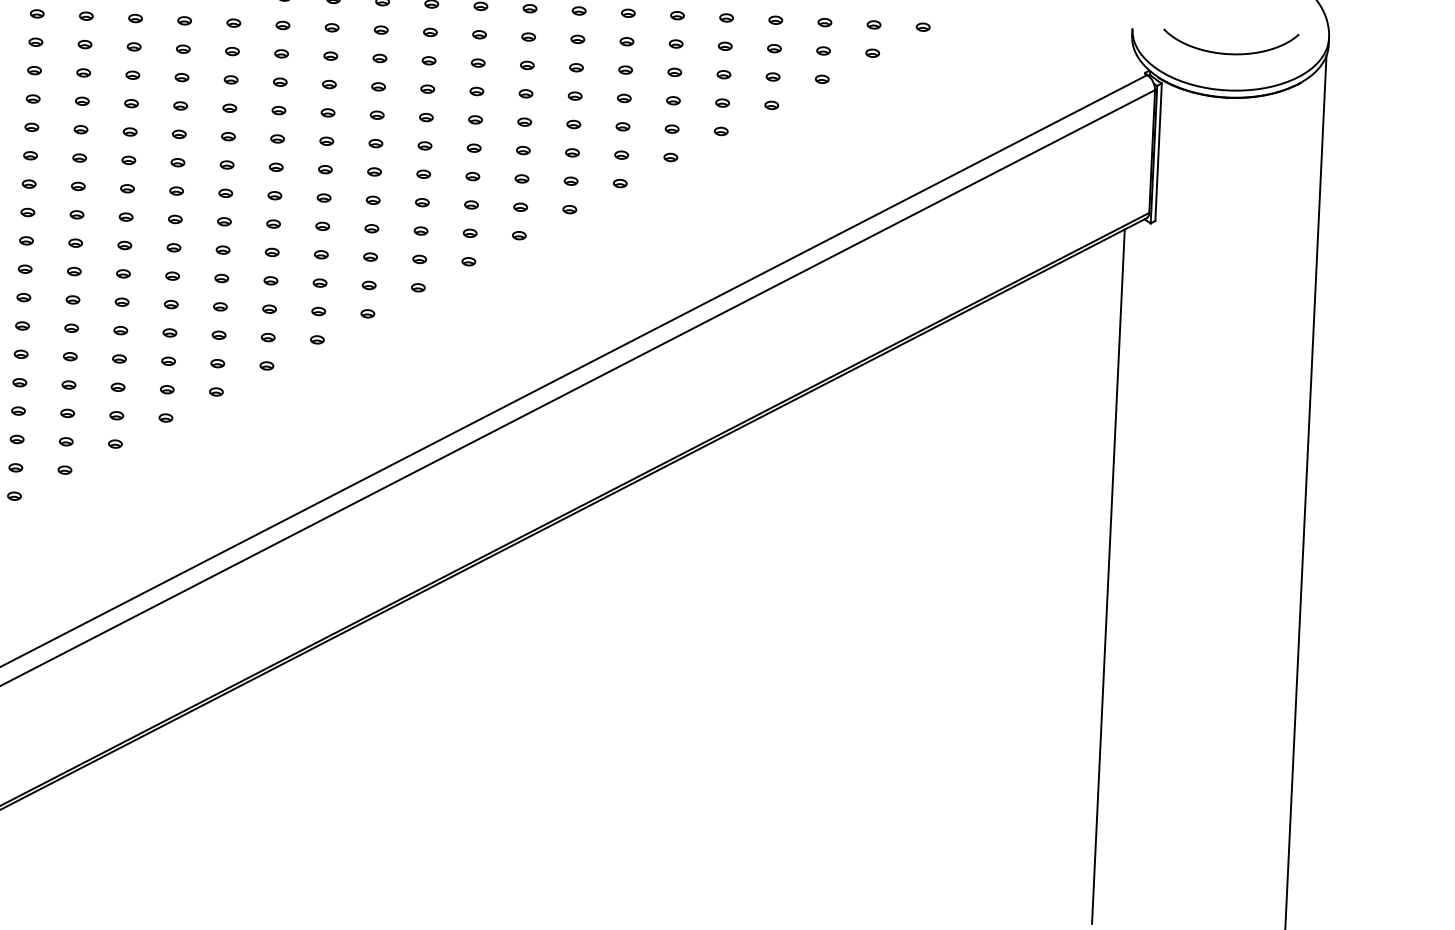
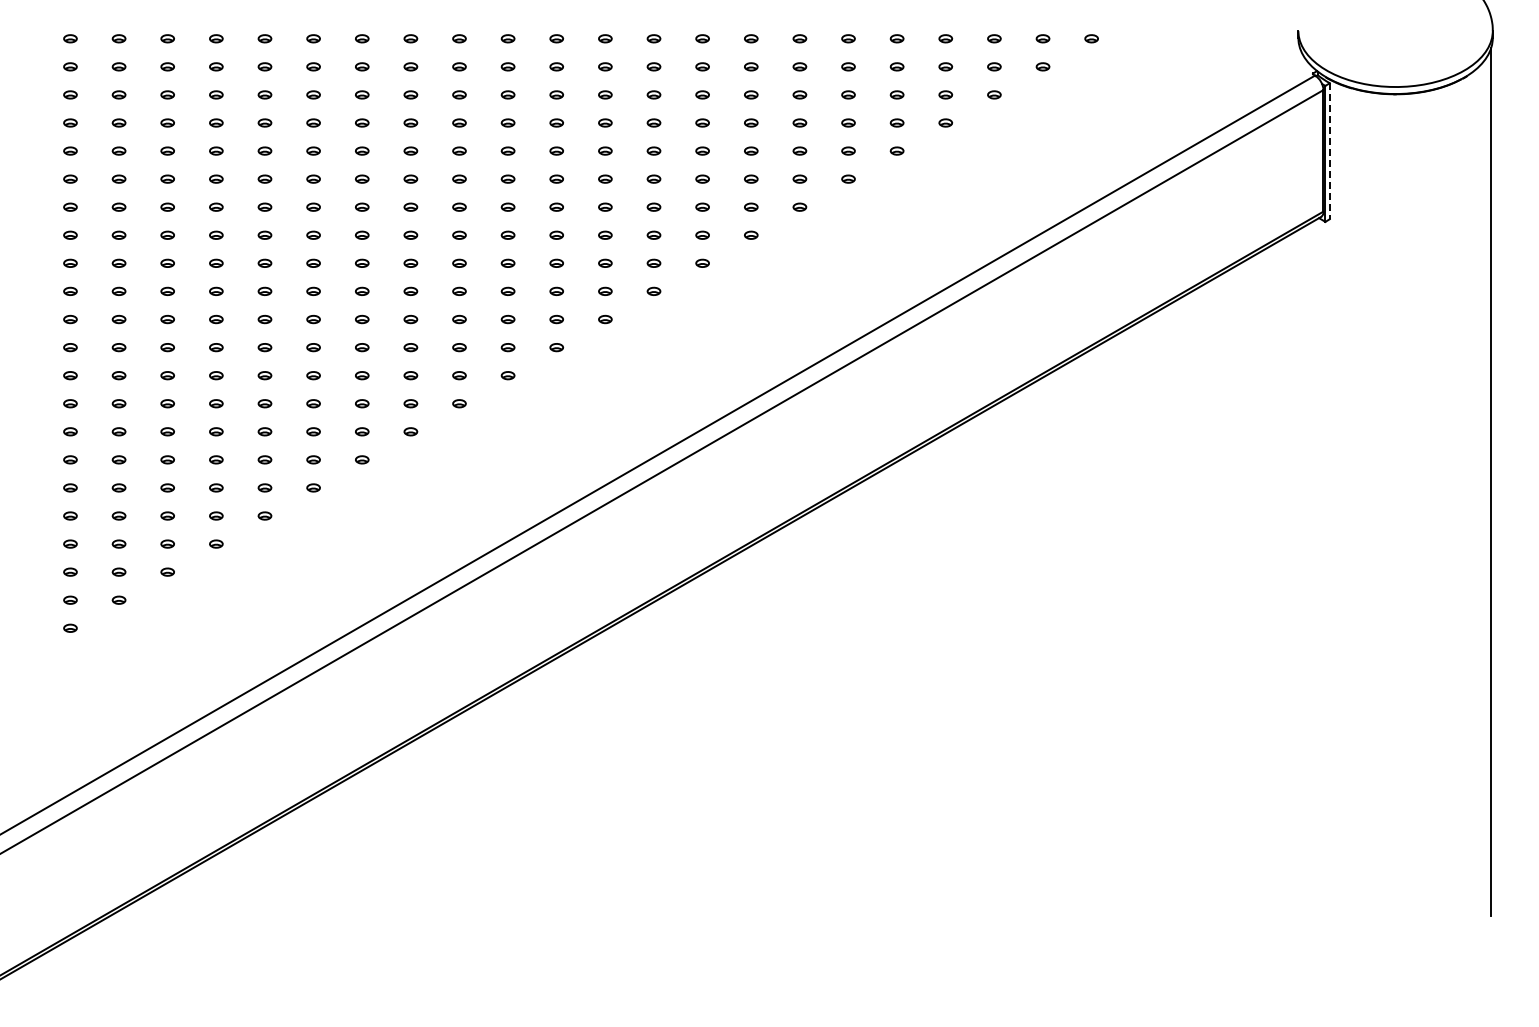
part: (1229, 53) -> (1395, 50), removed
line: (1158, 152) -> (1329, 151), solid -> dashed
line: (1108, 576) -> (1300, 572), removed

